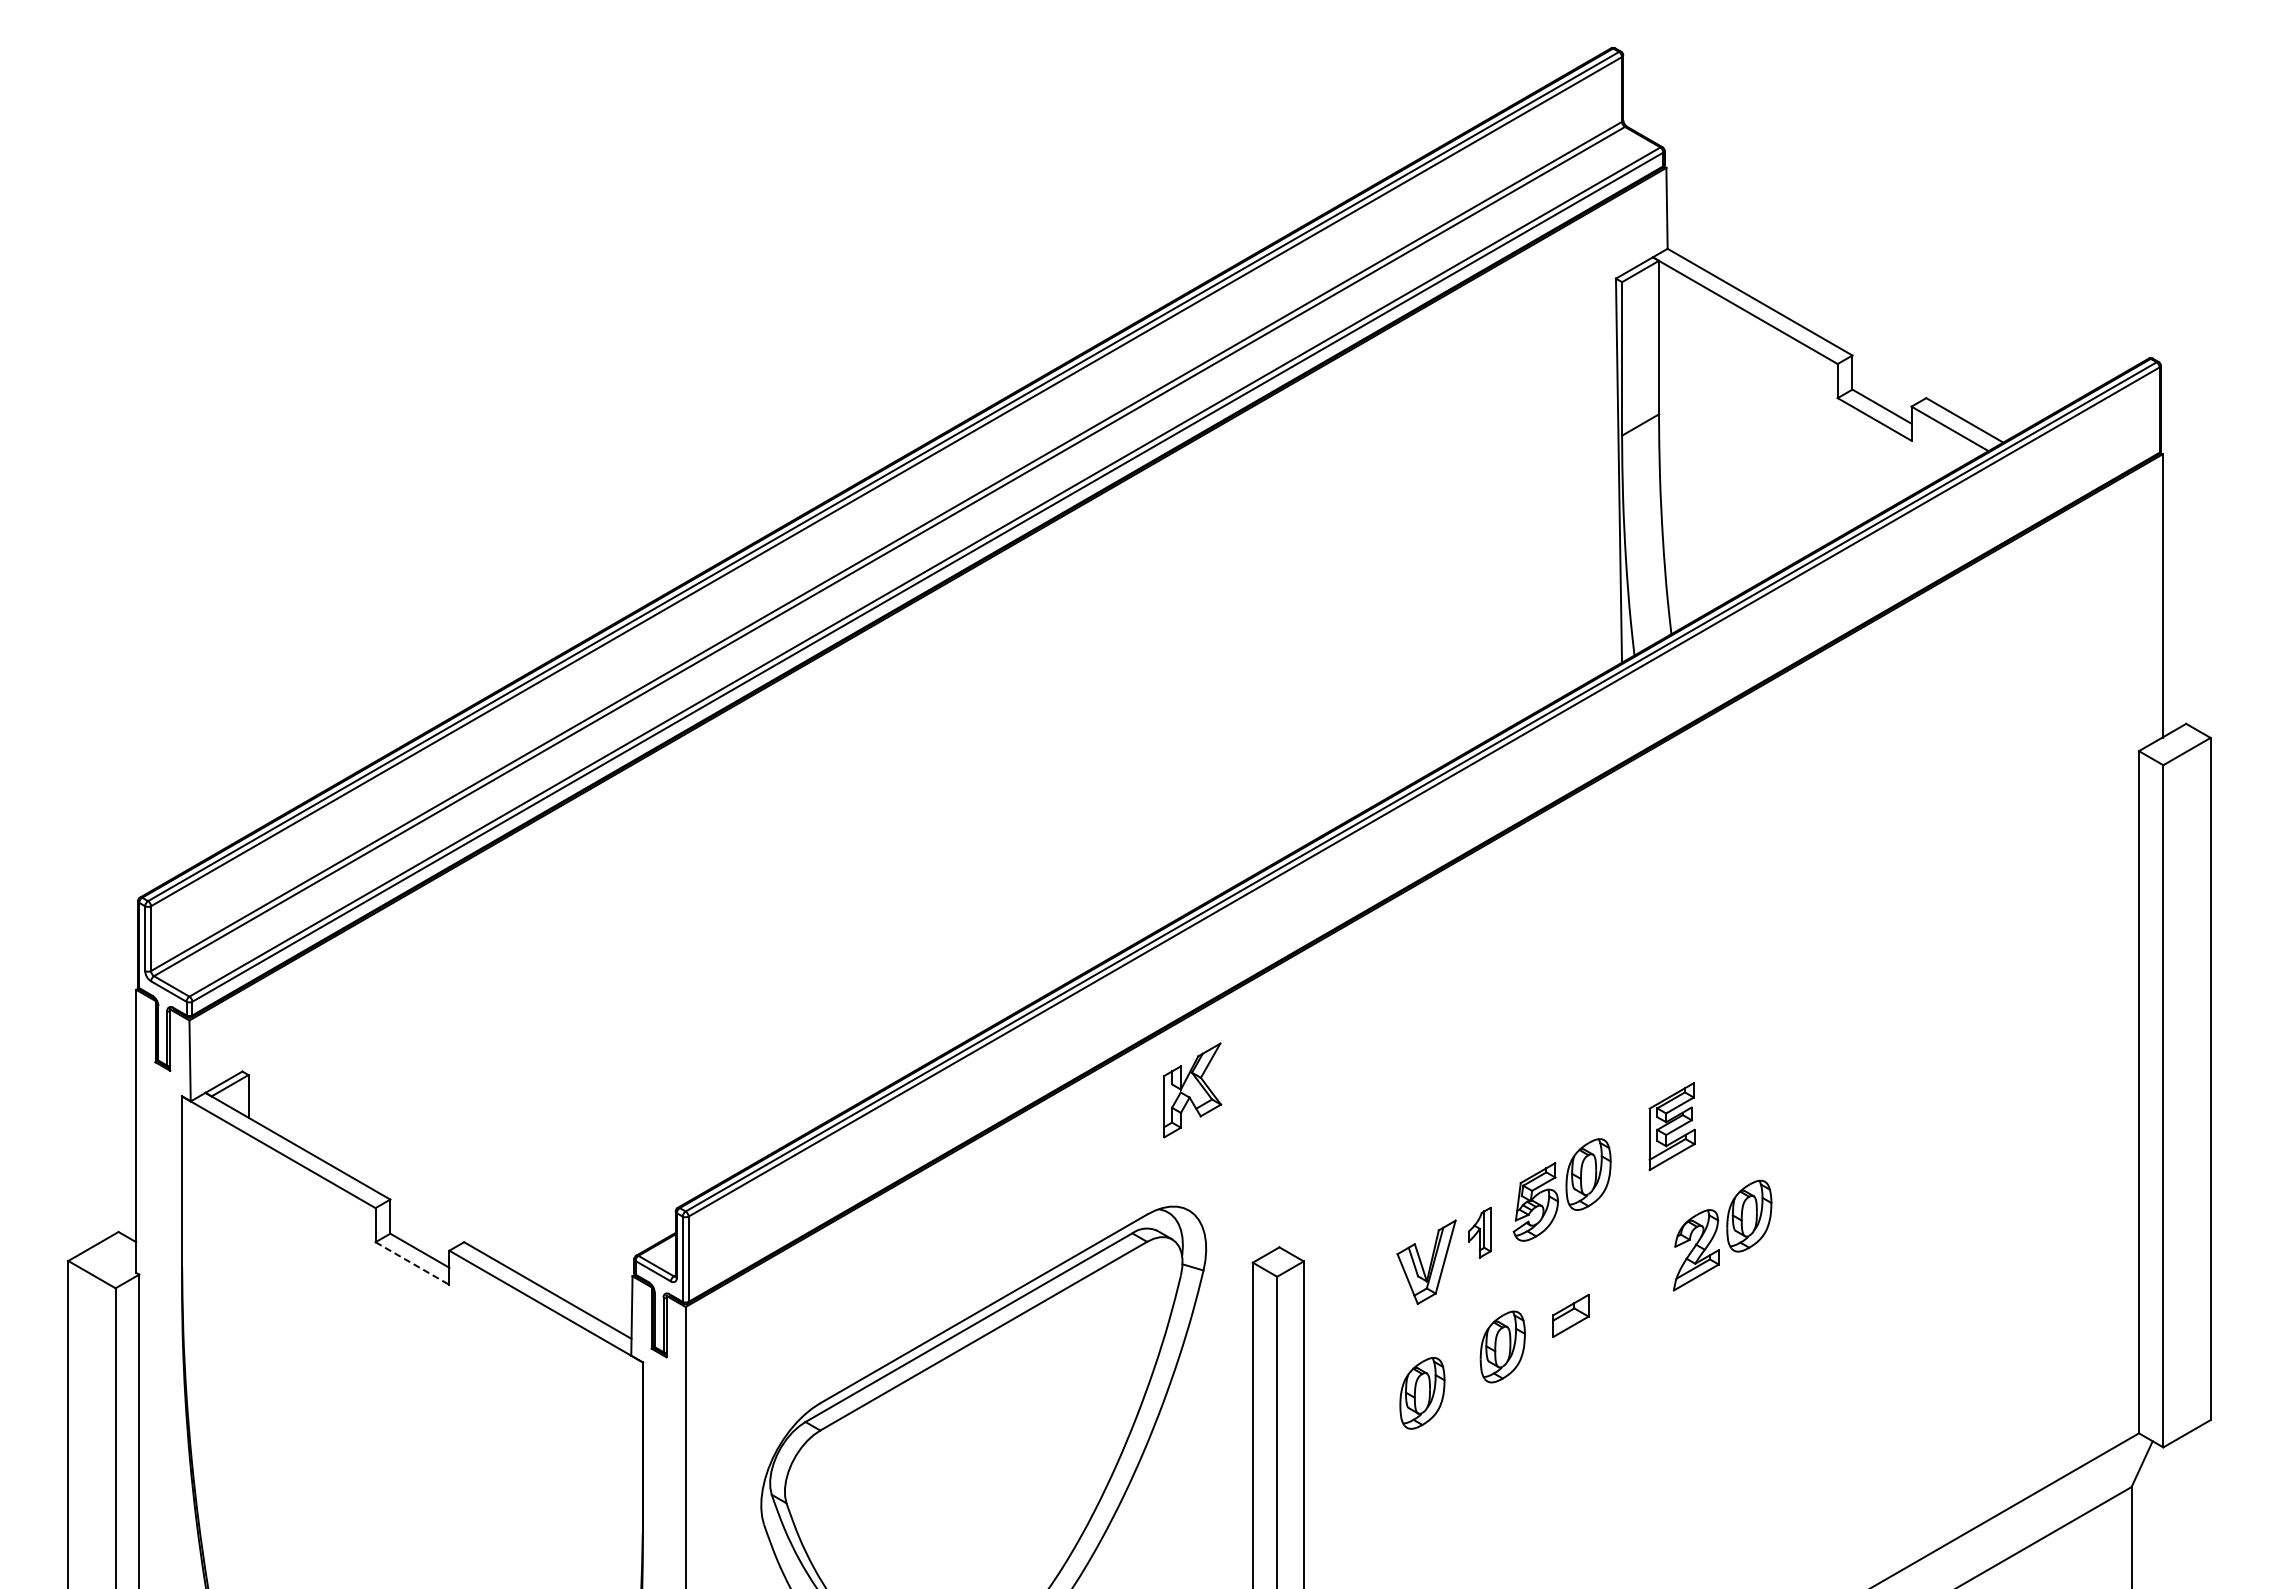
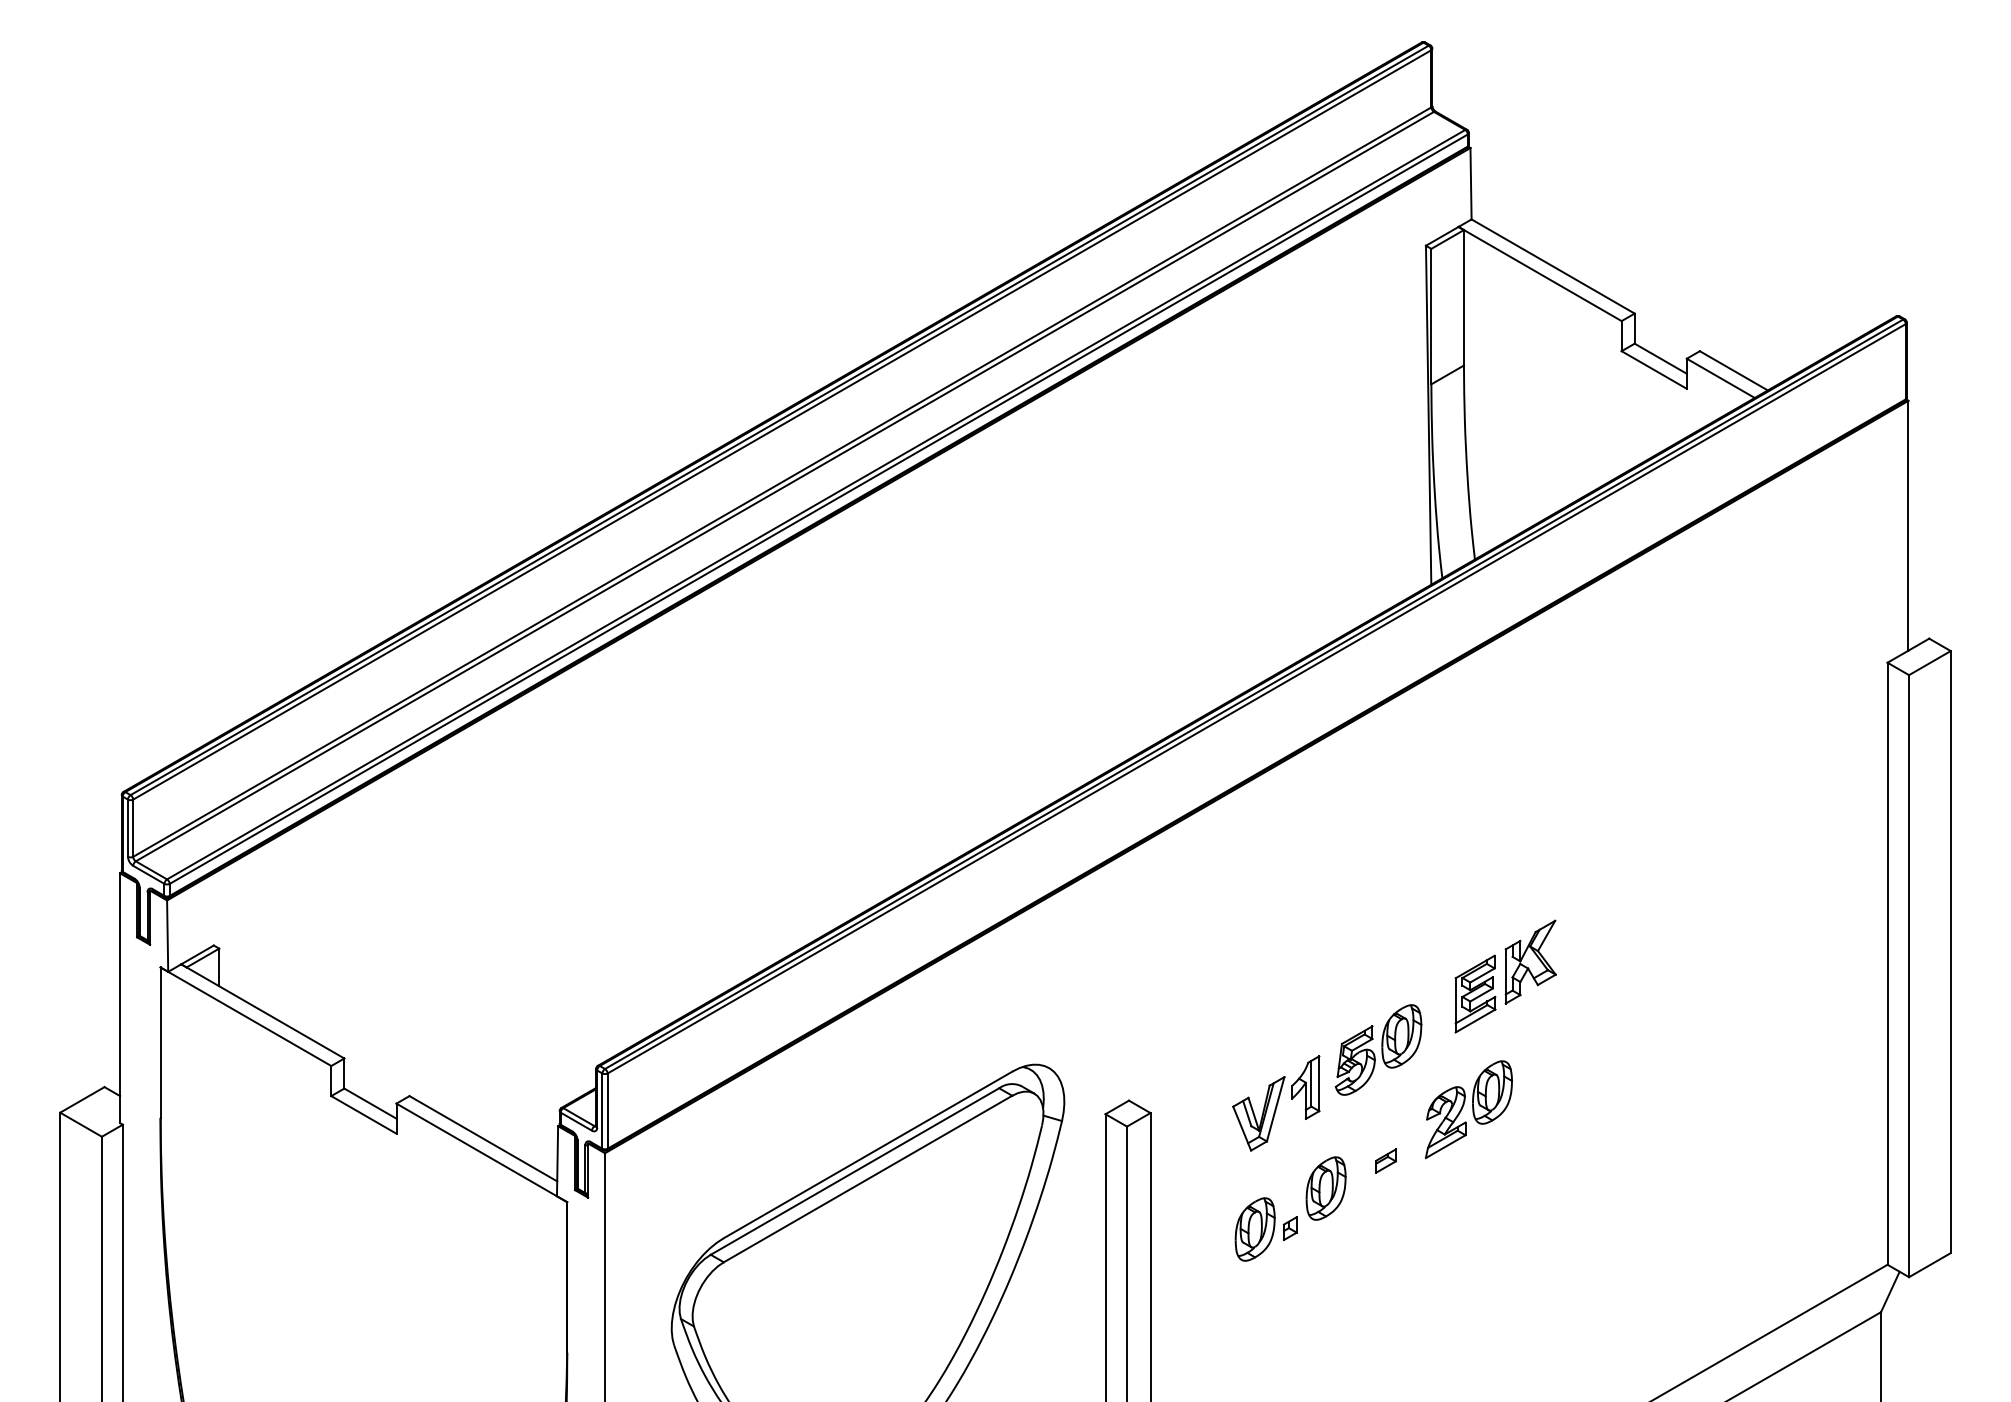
part: (1192, 1090) -> (1530, 962), moved
part: (1479, 1232) -> (1305, 1087), size x1.43
part: (1722, 1235) -> (1468, 1109), moved
line: (412, 1263) -> (363, 1114), dashed -> solid
part: (1570, 1315) -> (1385, 1160), size x0.62
part: (1462, 1392) -> (1290, 1228), added

